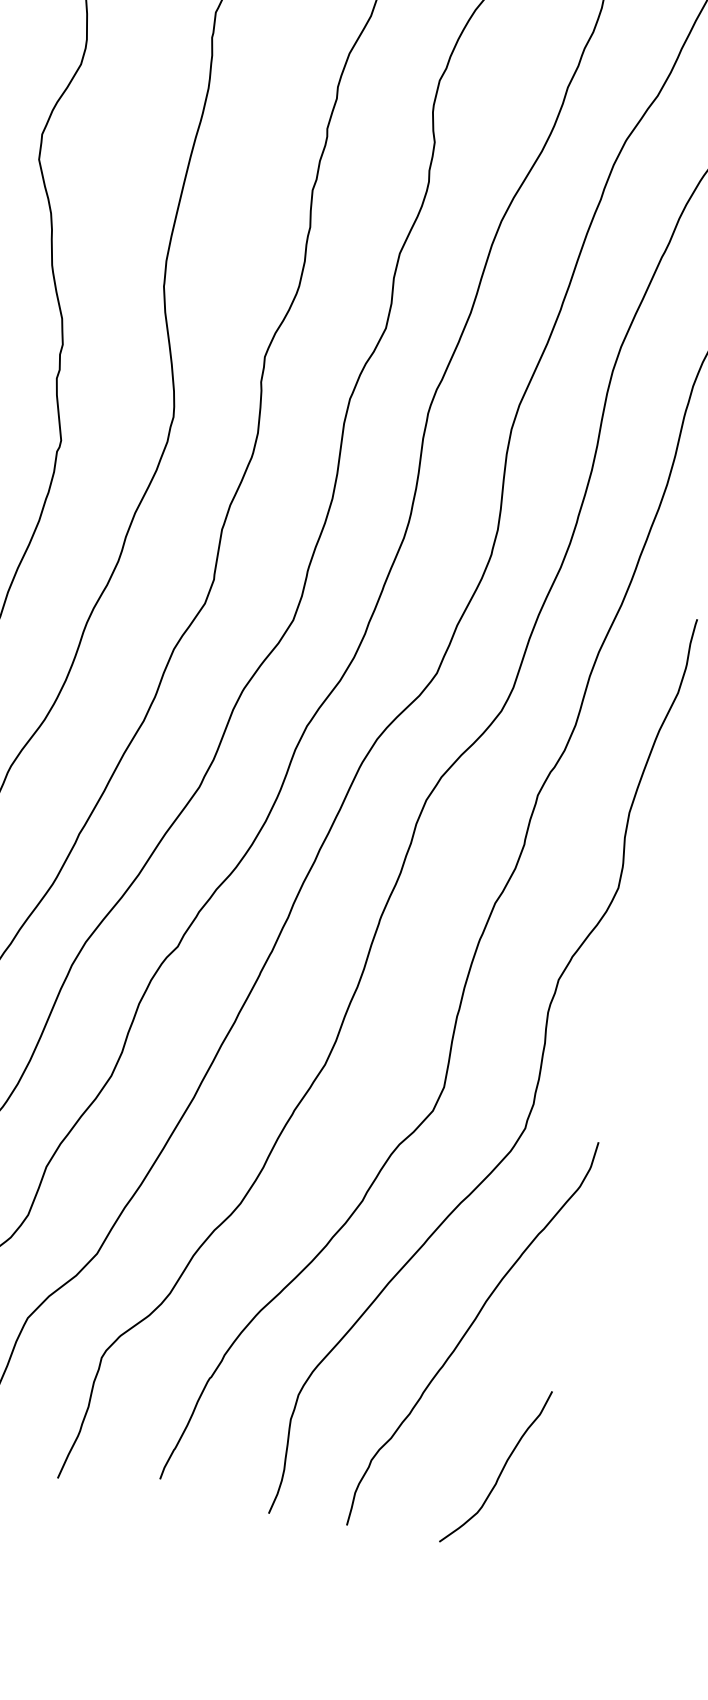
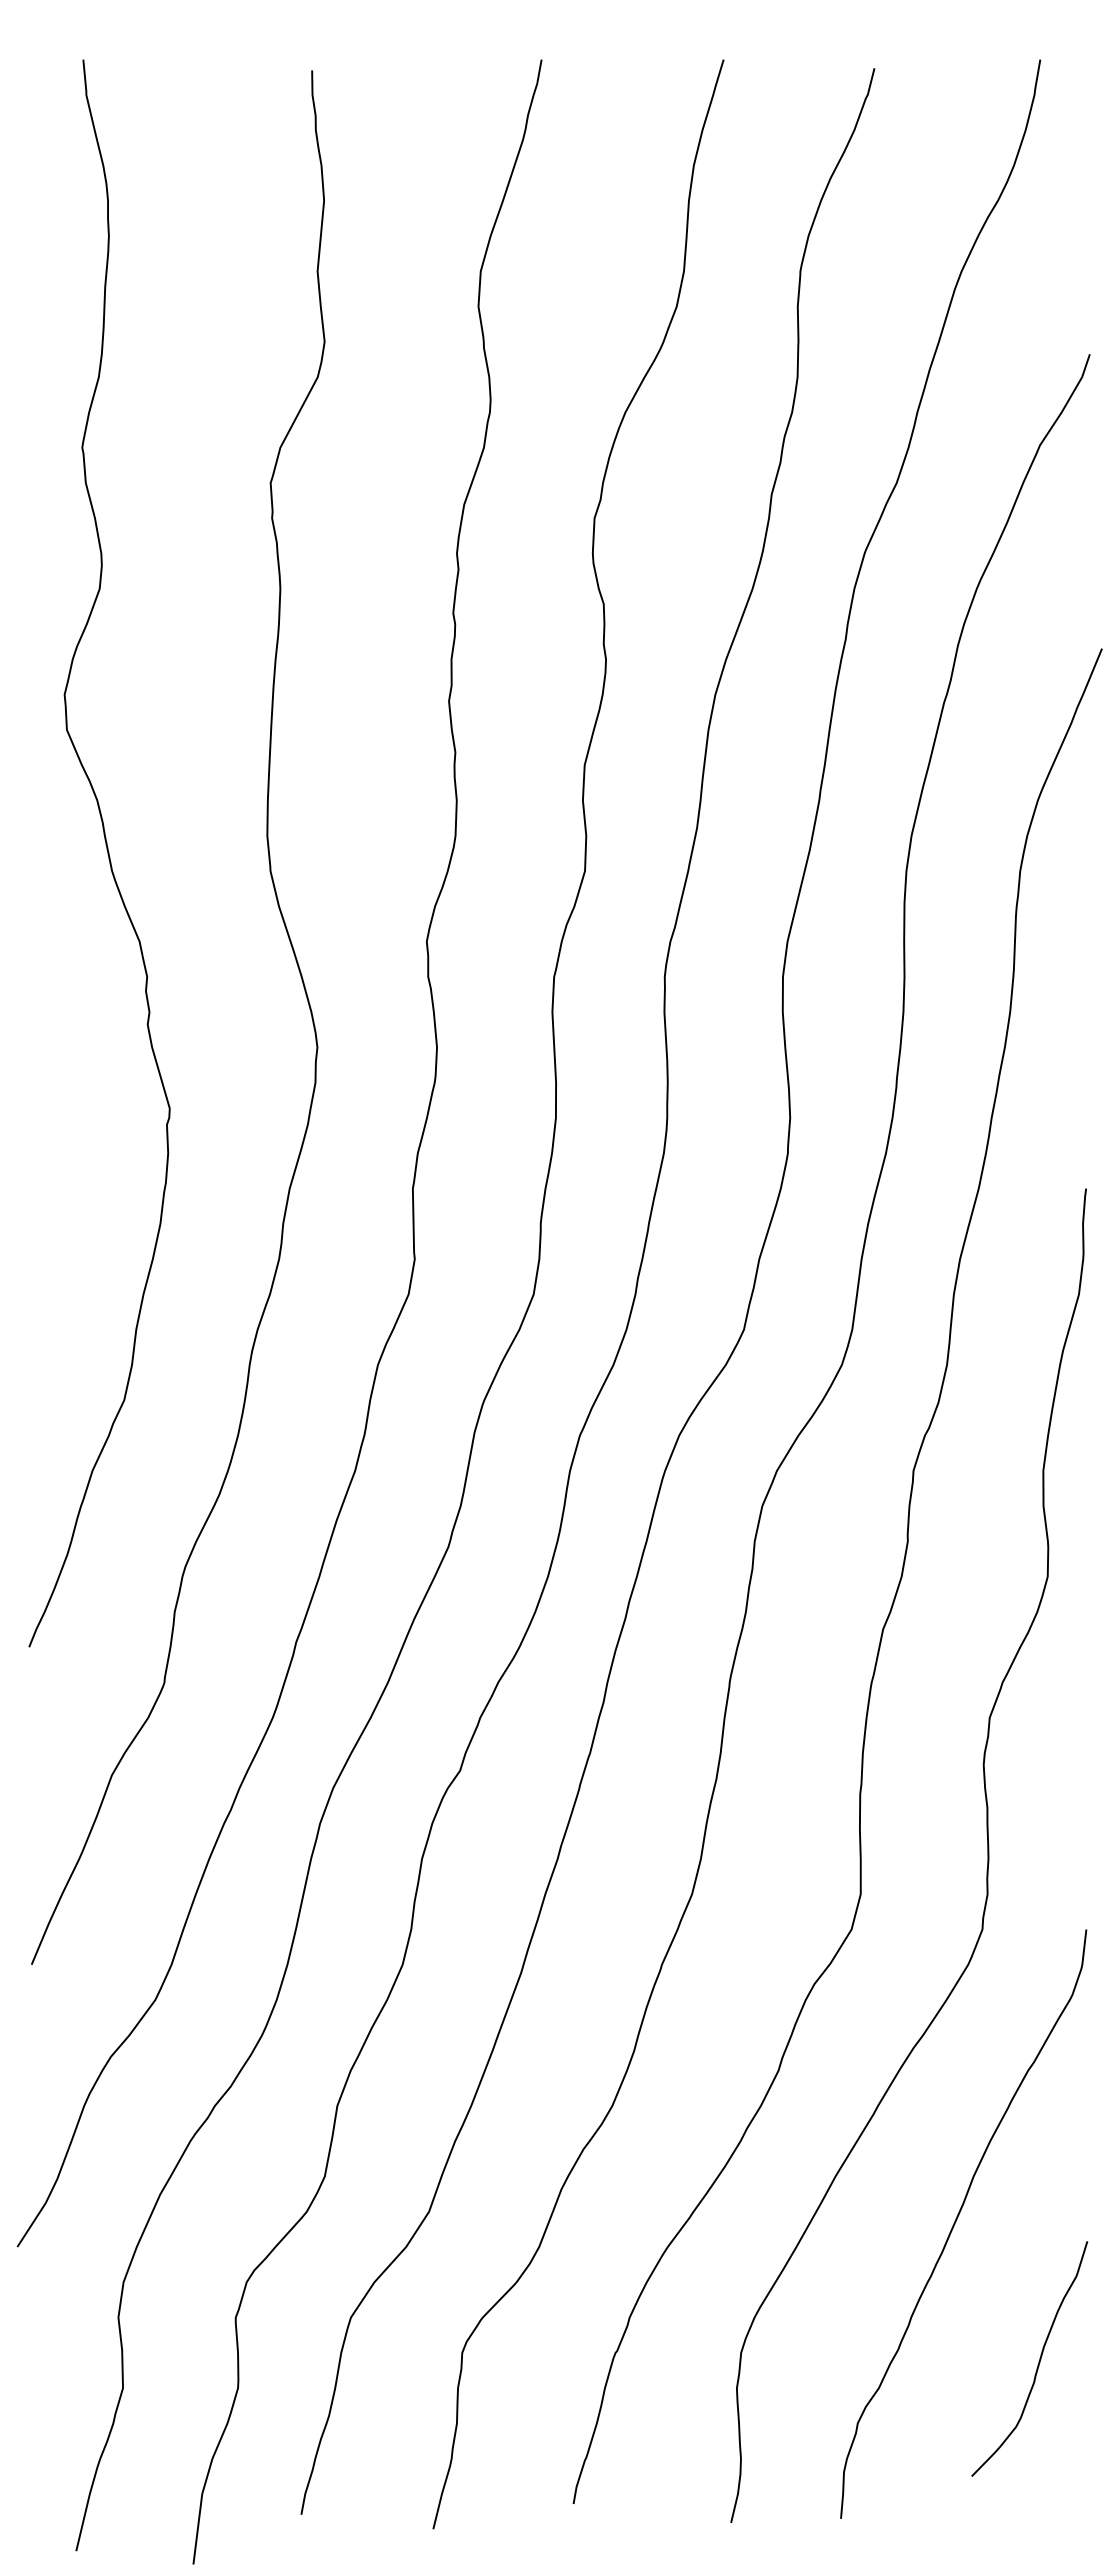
curve: (501, 1469) -> (1038, 2361), moved

